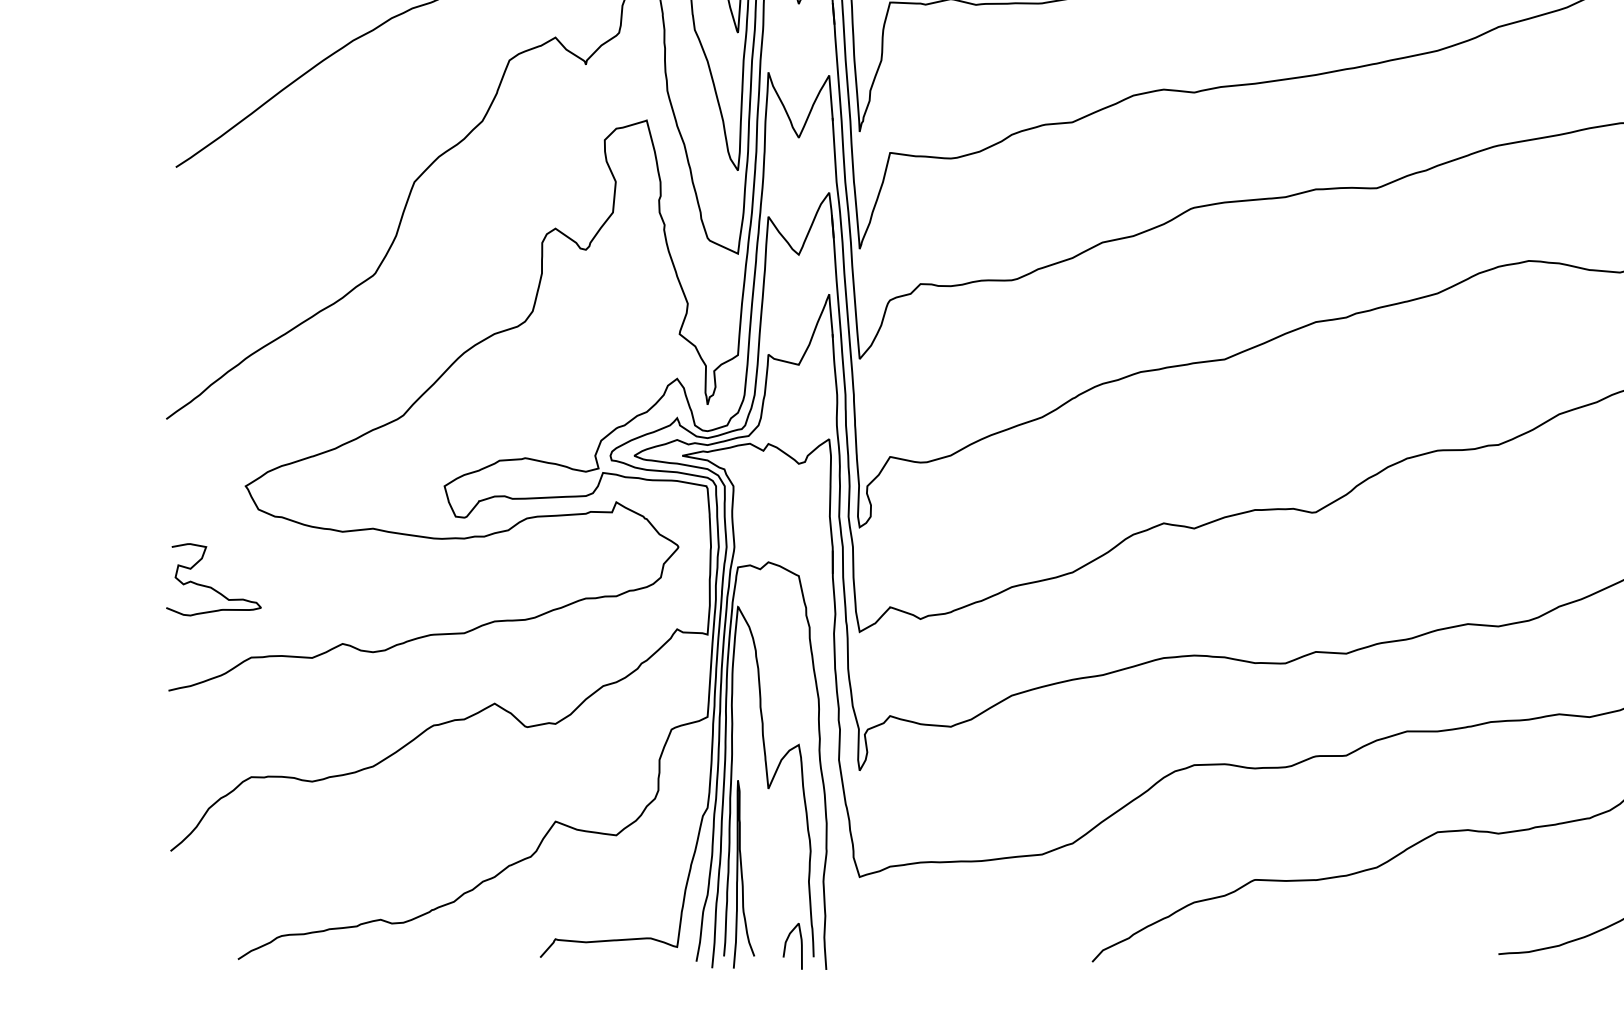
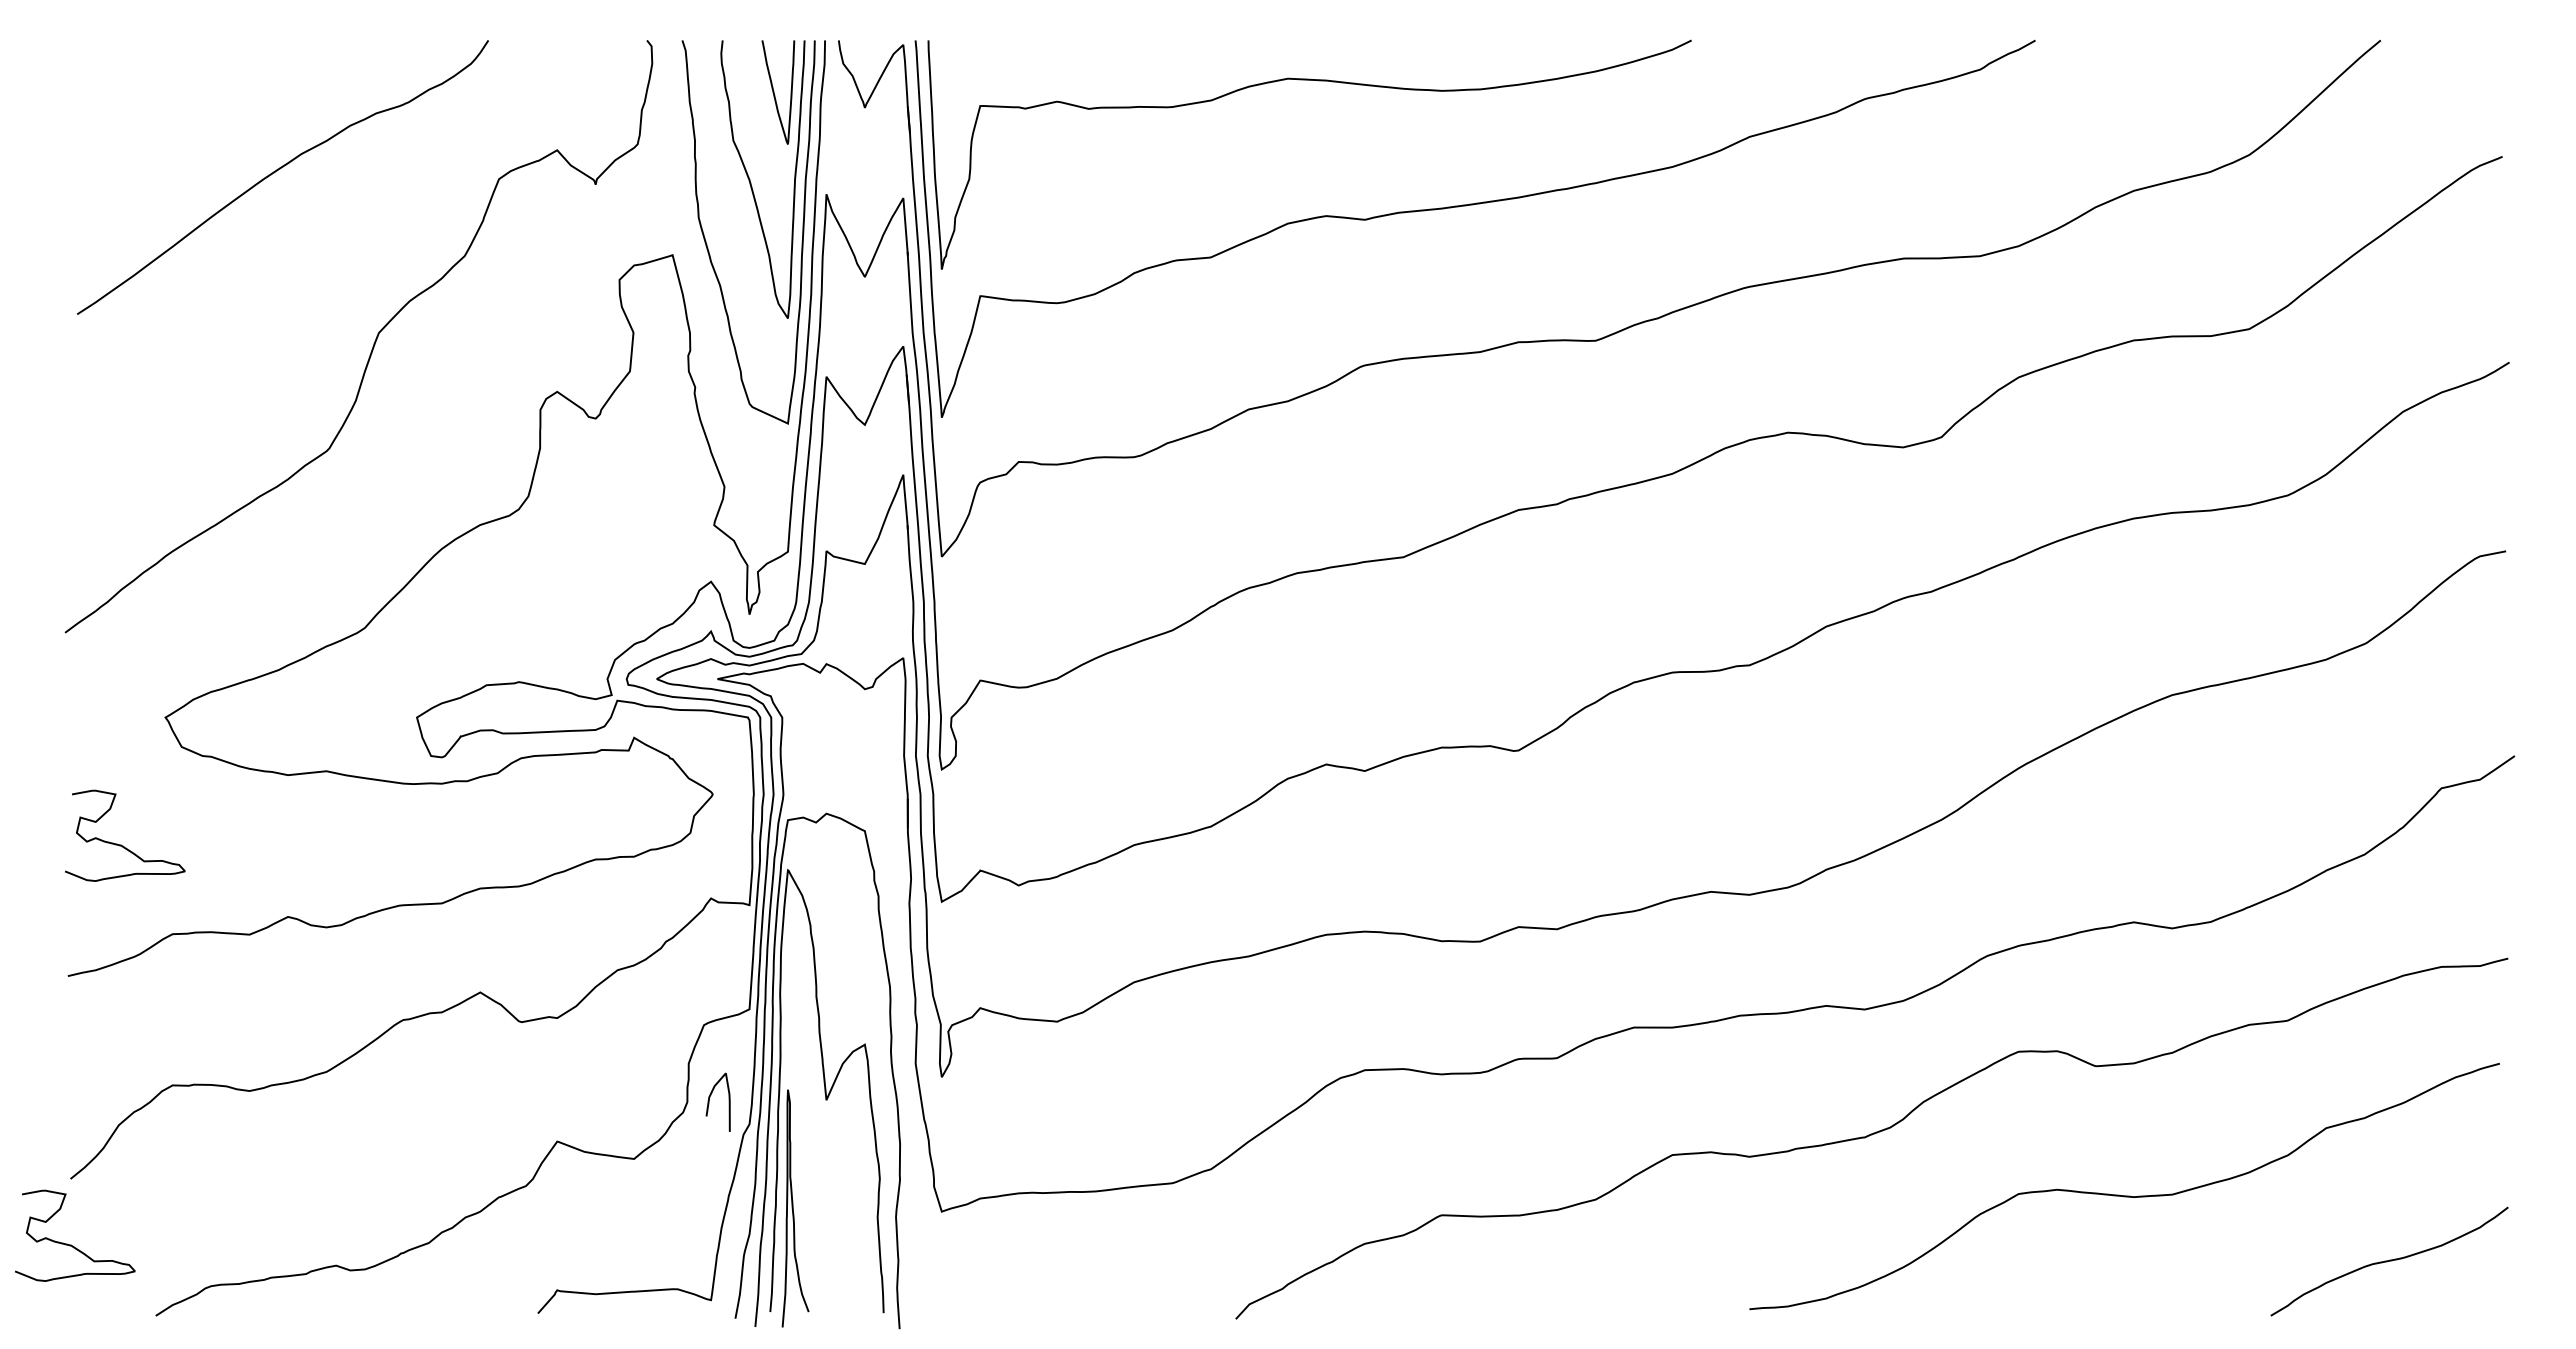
curve: (171, 903) -> (71, 1244), added
curve: (785, 945) -> (709, 1101), moved

